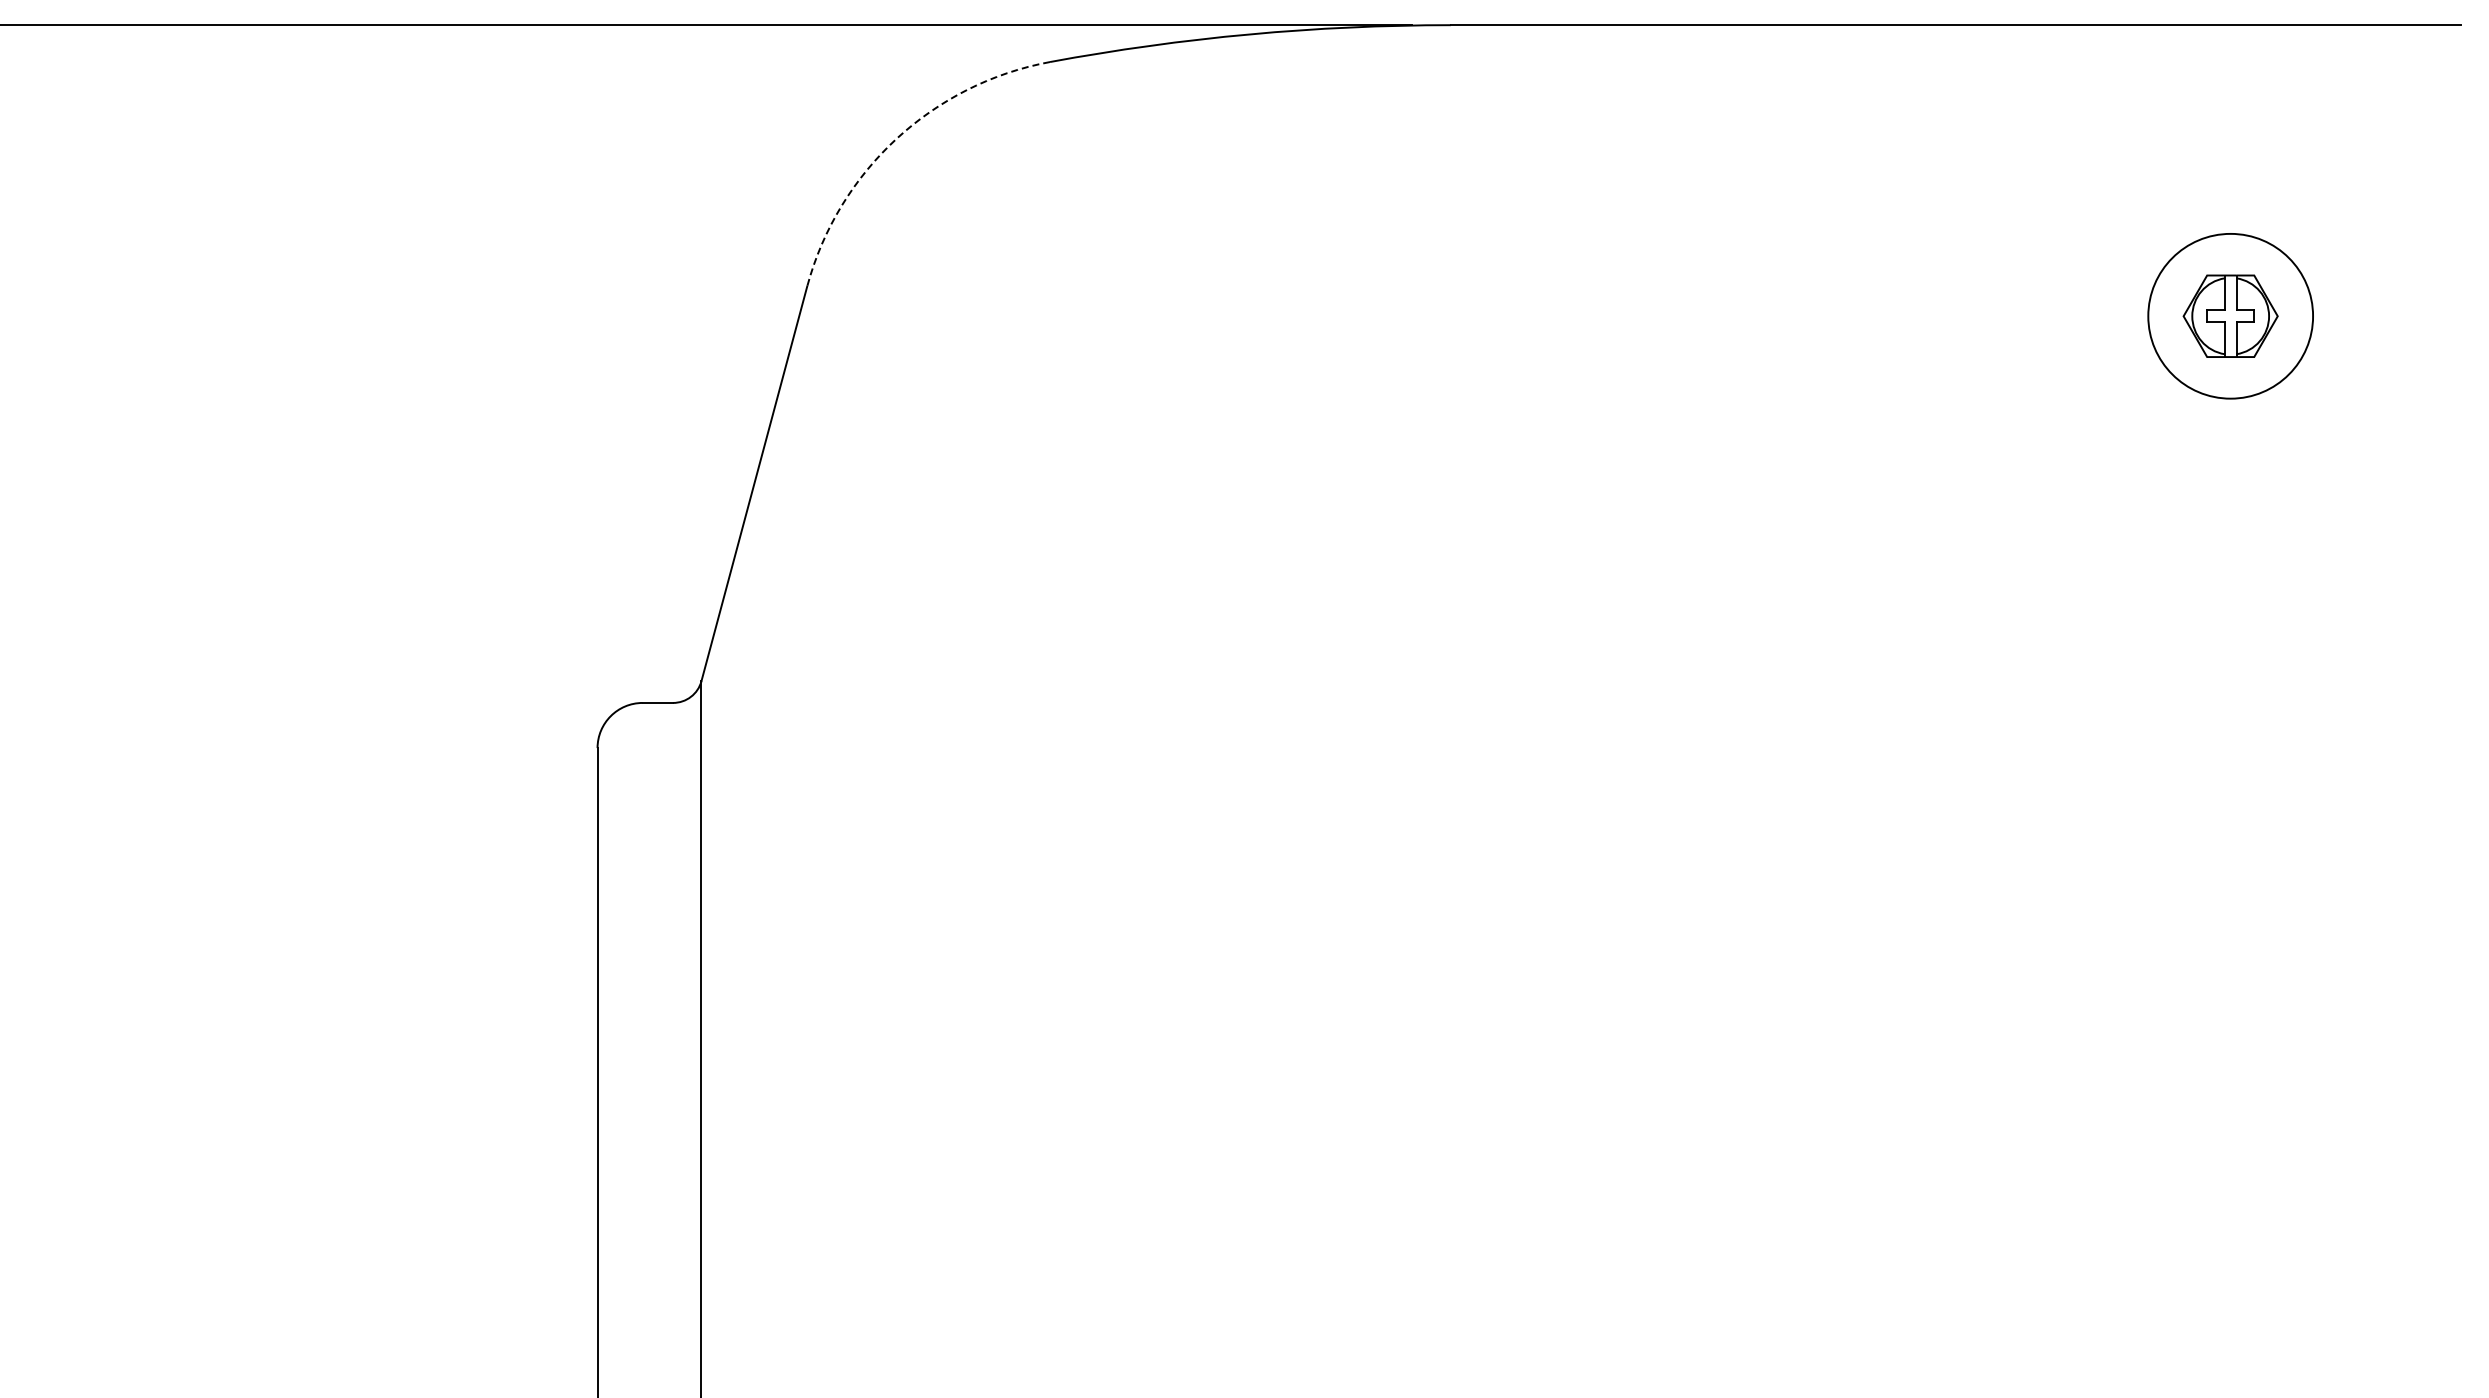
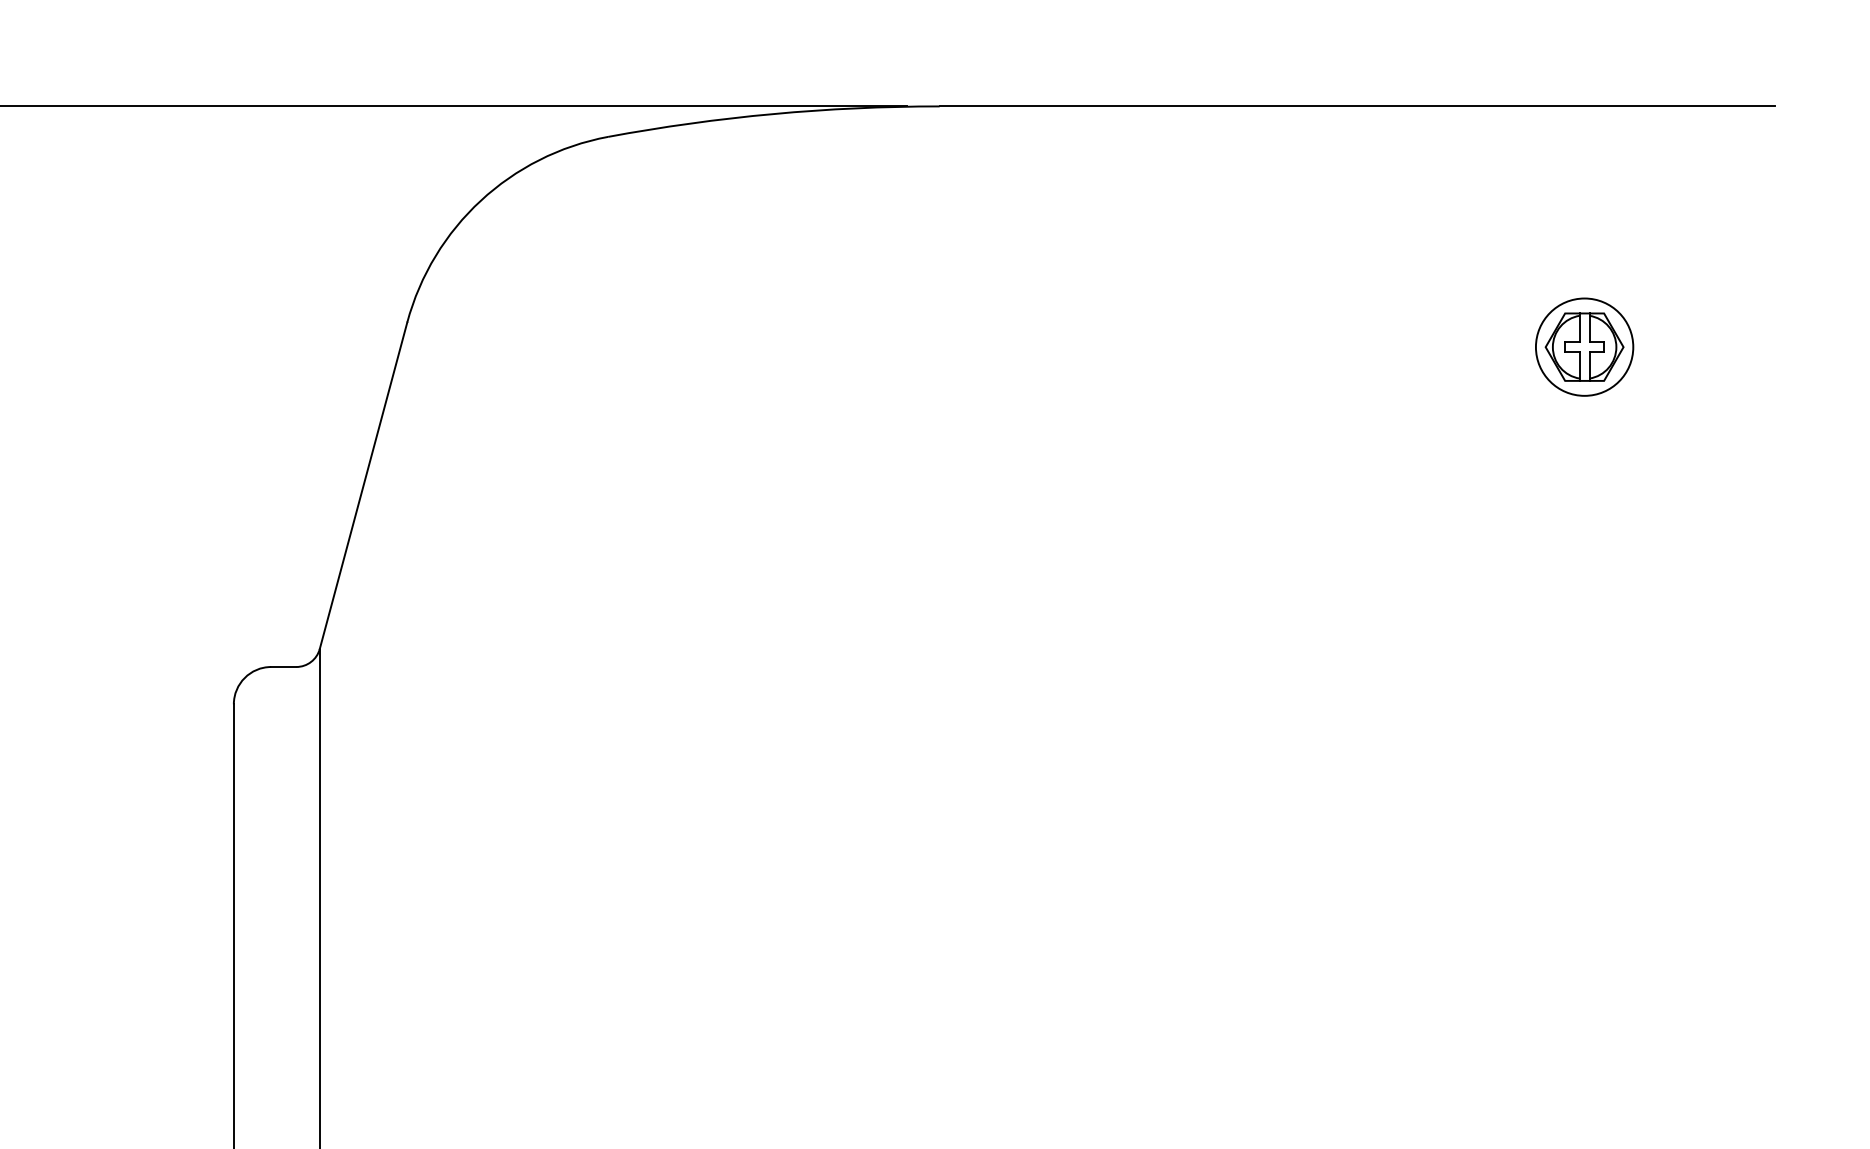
arc: (896, 139) -> (481, 200), dashed -> solid
circle: (2230, 316) -> (1584, 347), size x0.71

